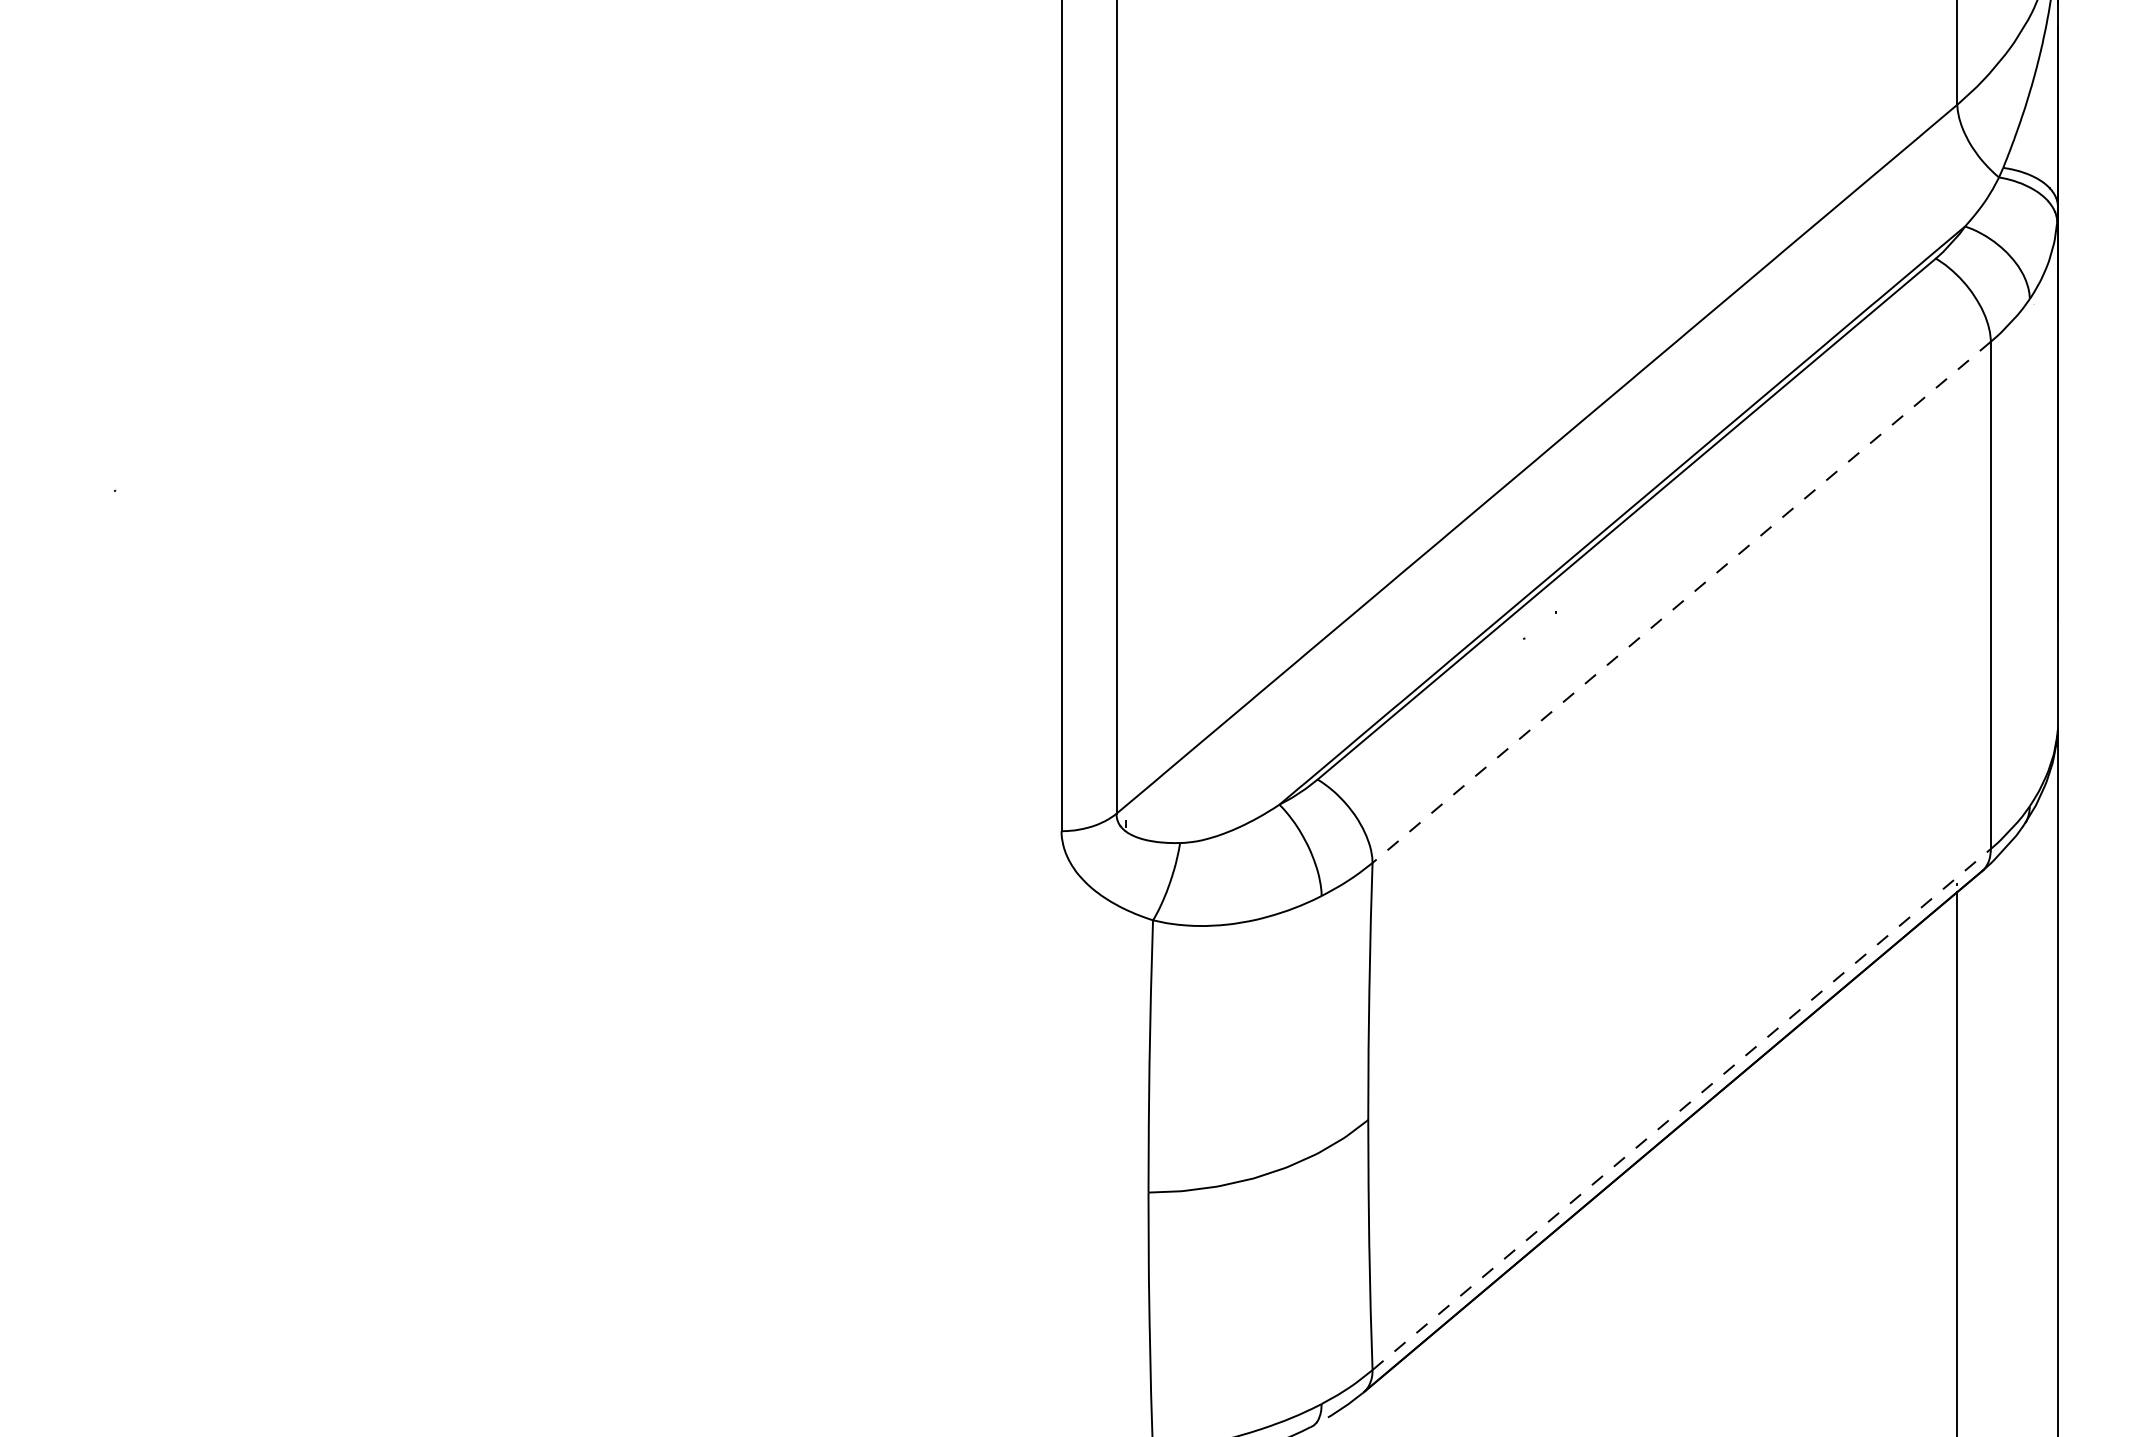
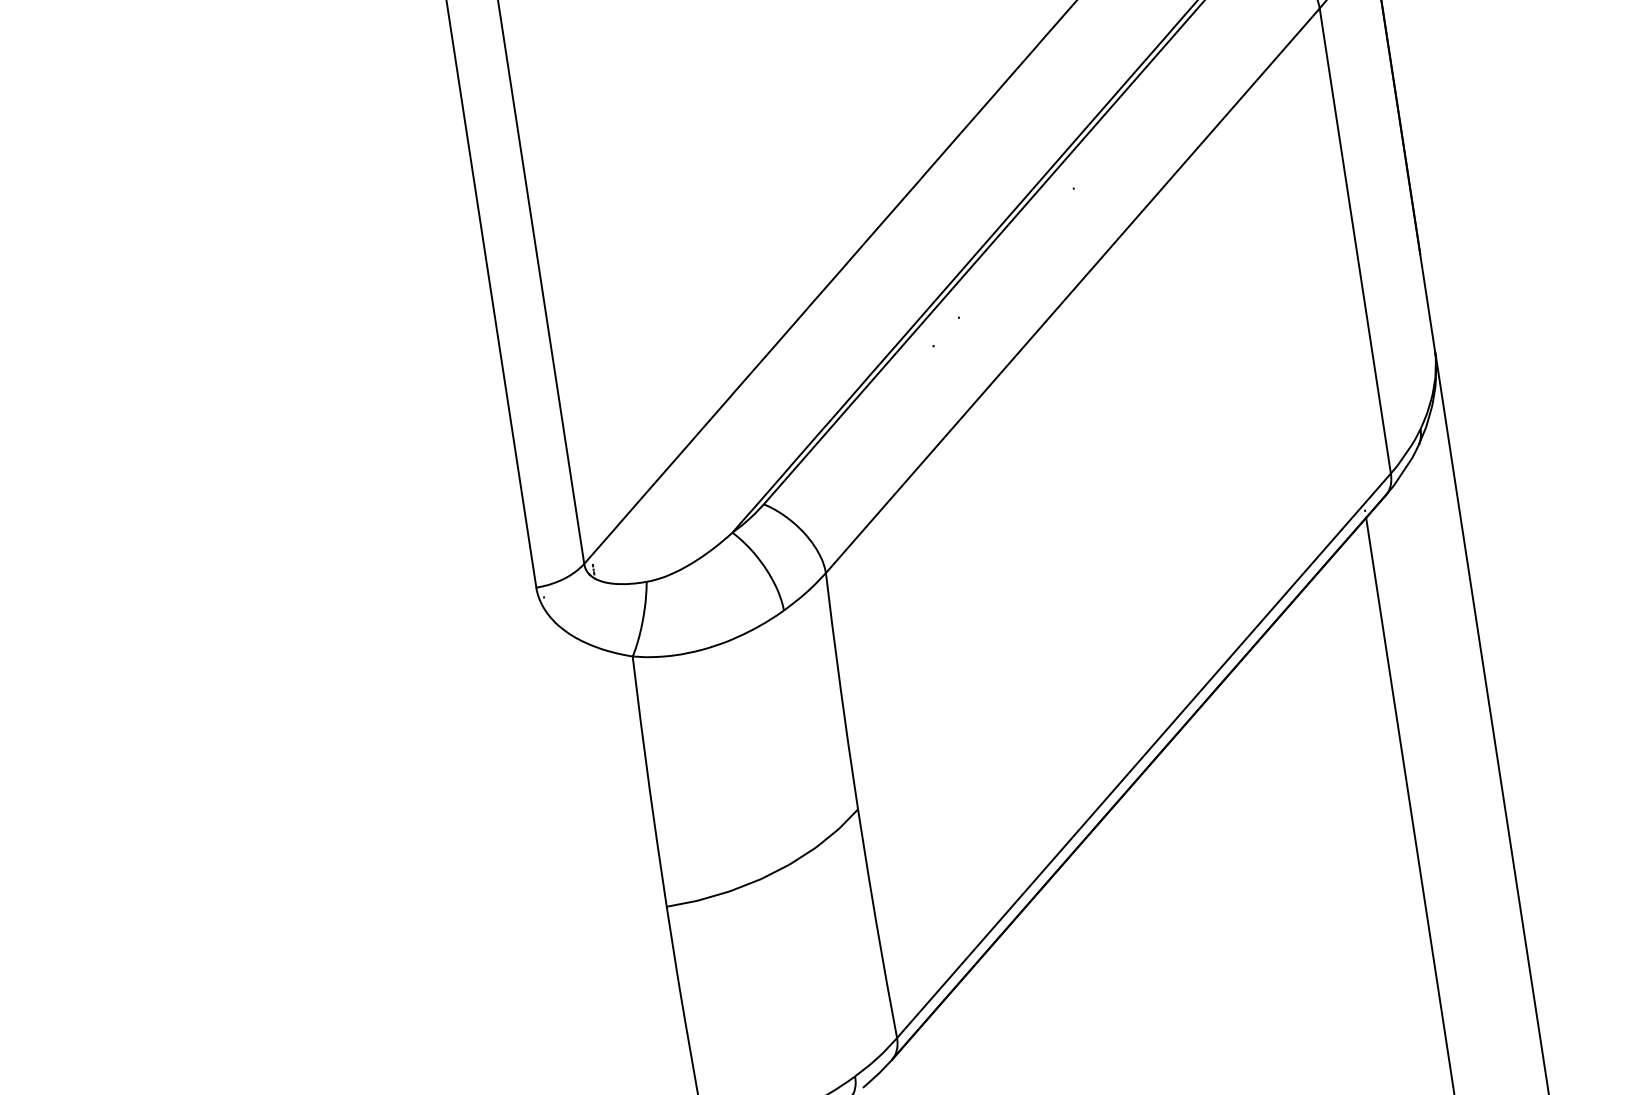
line: (1681, 602) -> (1072, 290), dashed -> solid
line: (1682, 1109) -> (1144, 755), dashed -> solid

